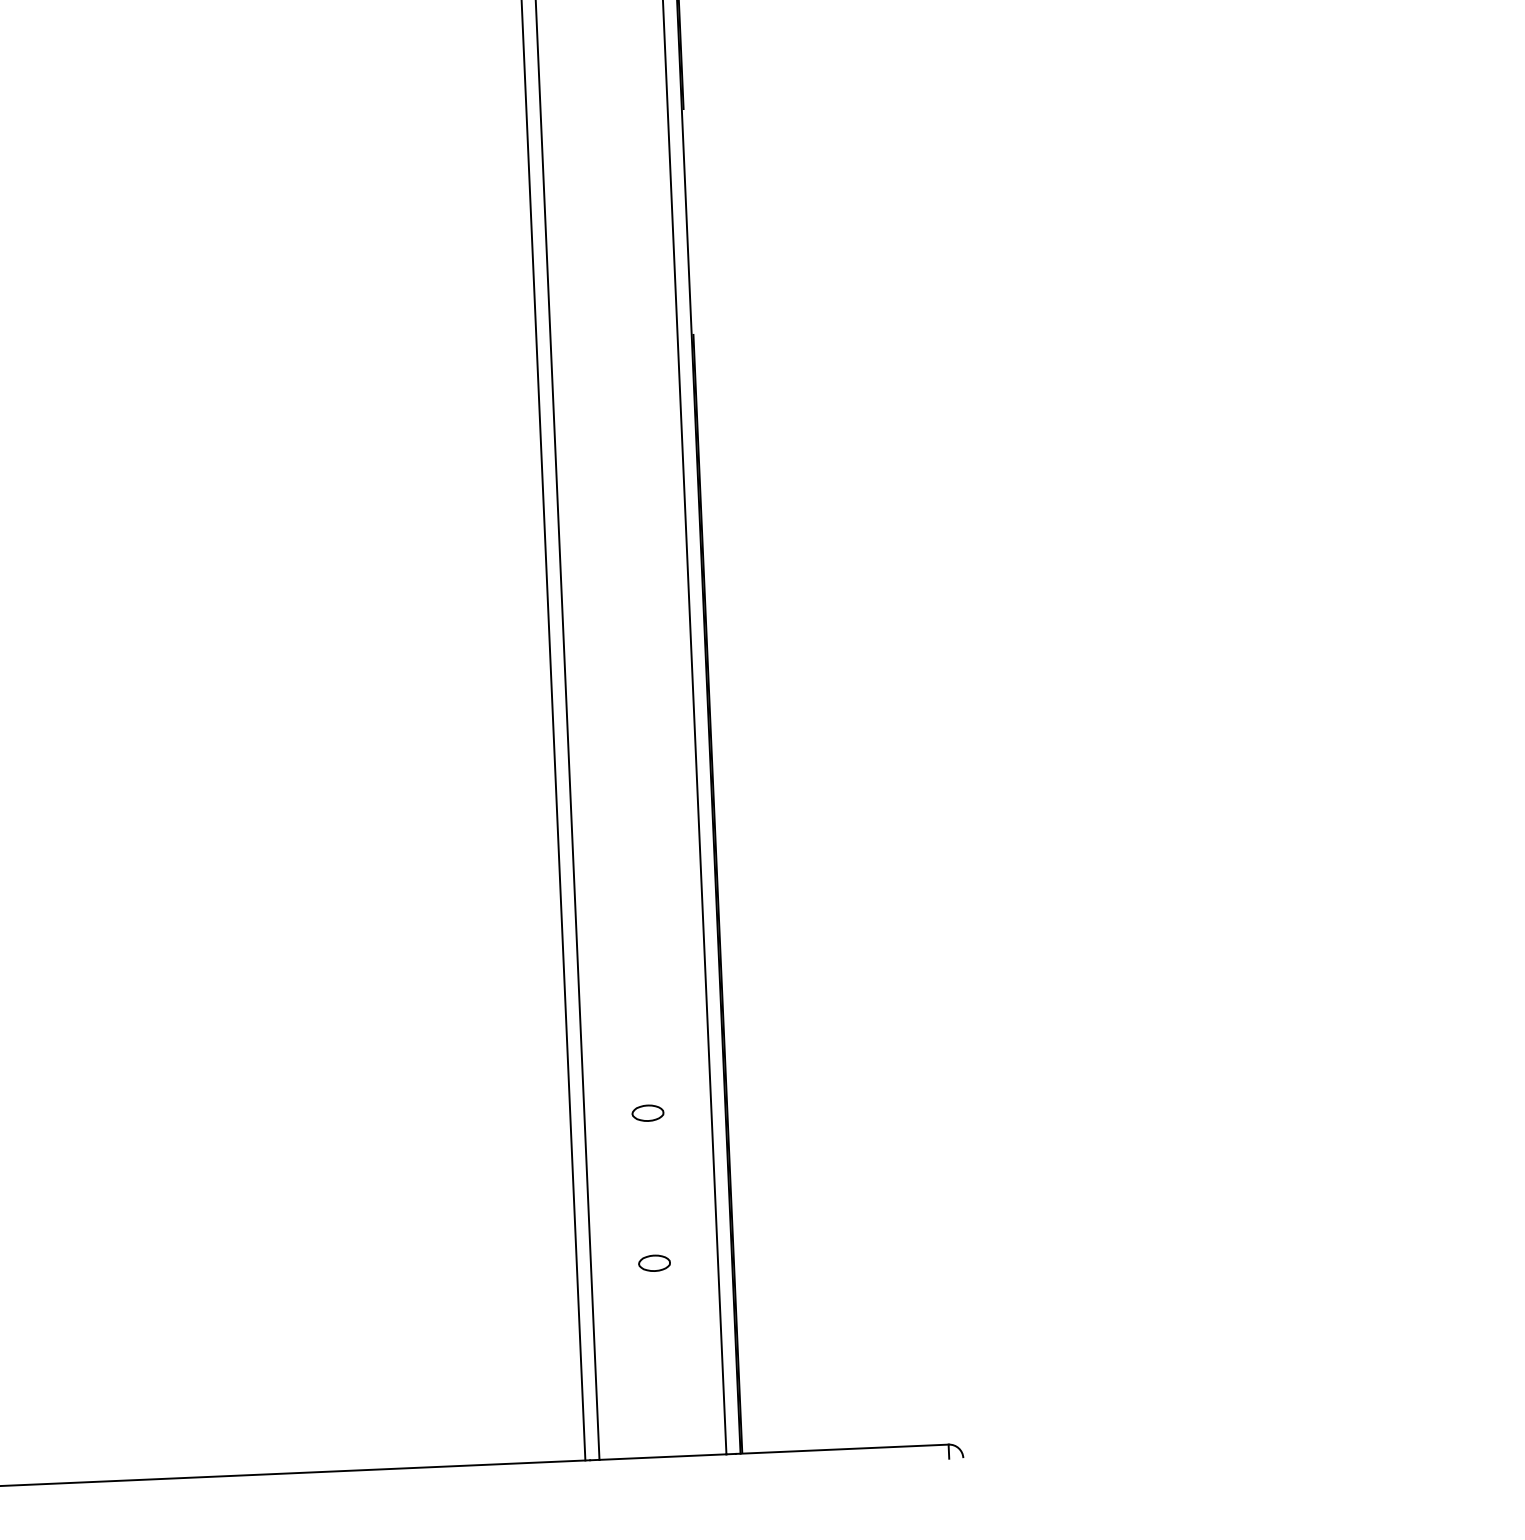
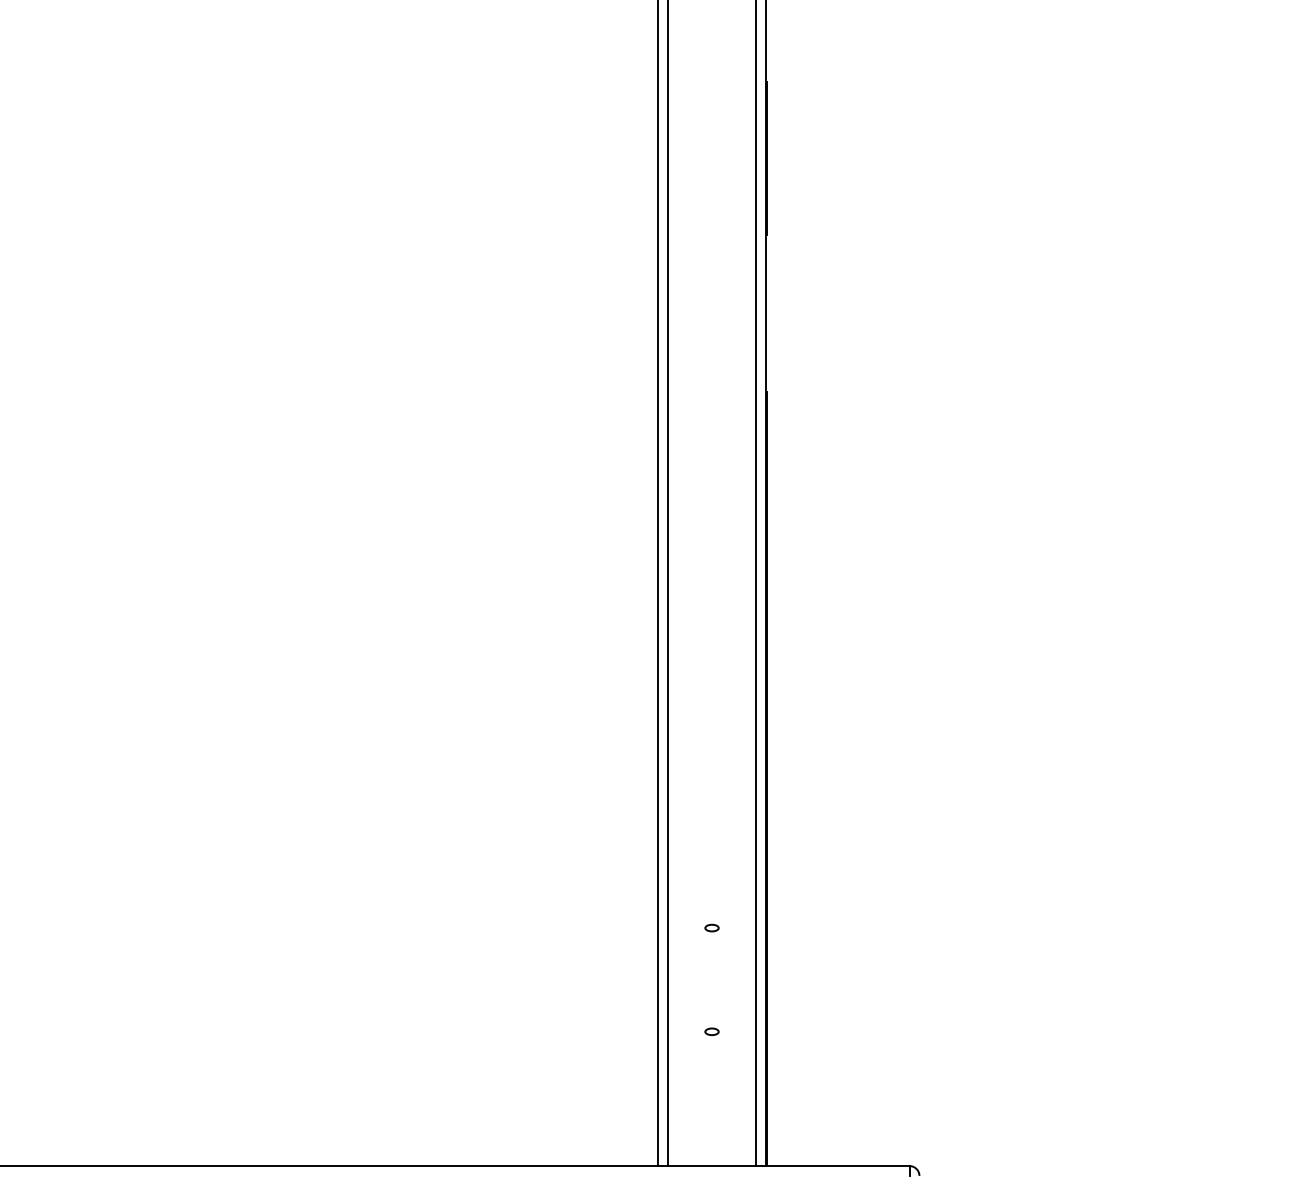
part: (647, 1112) -> (711, 927), size x0.62
part: (653, 1262) -> (711, 1031), size x0.62

